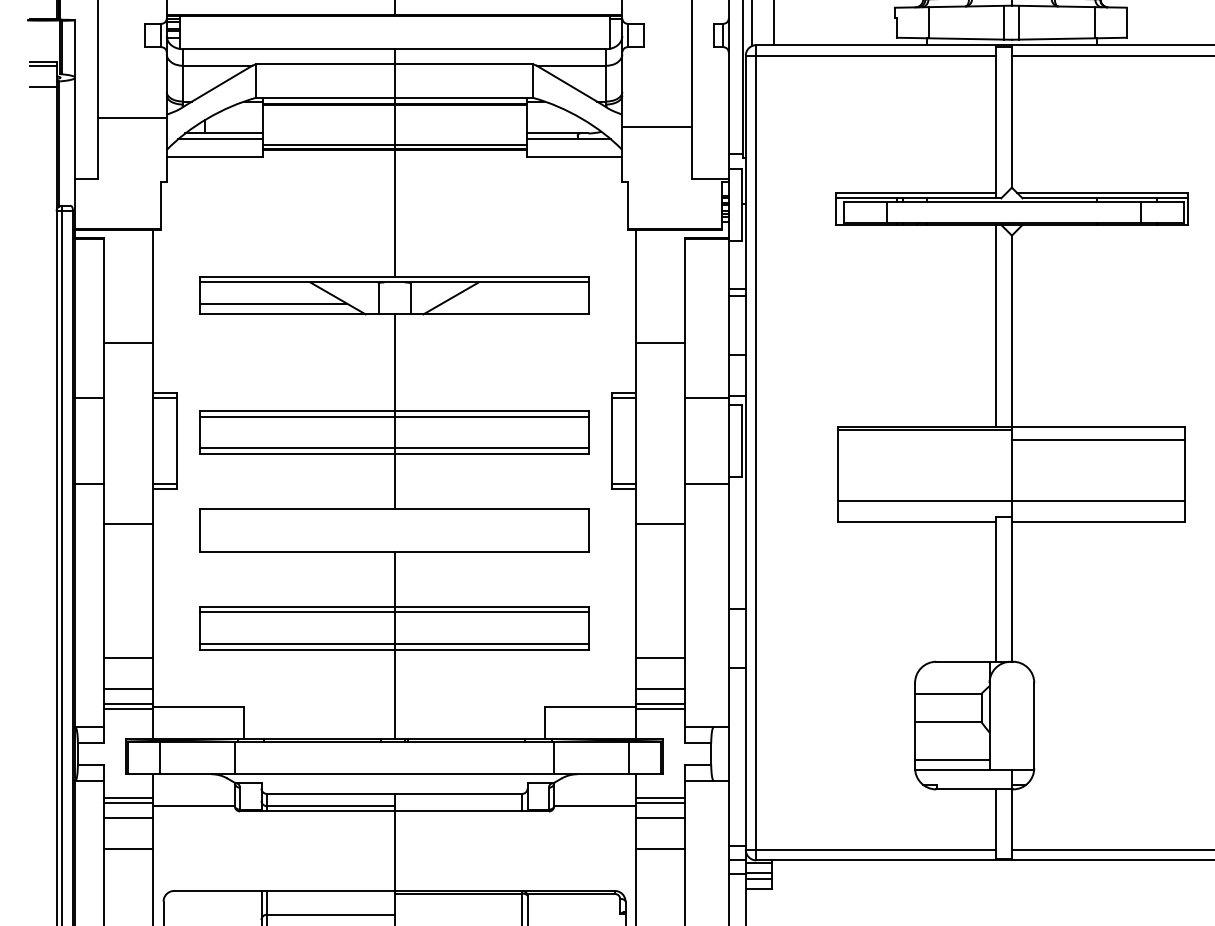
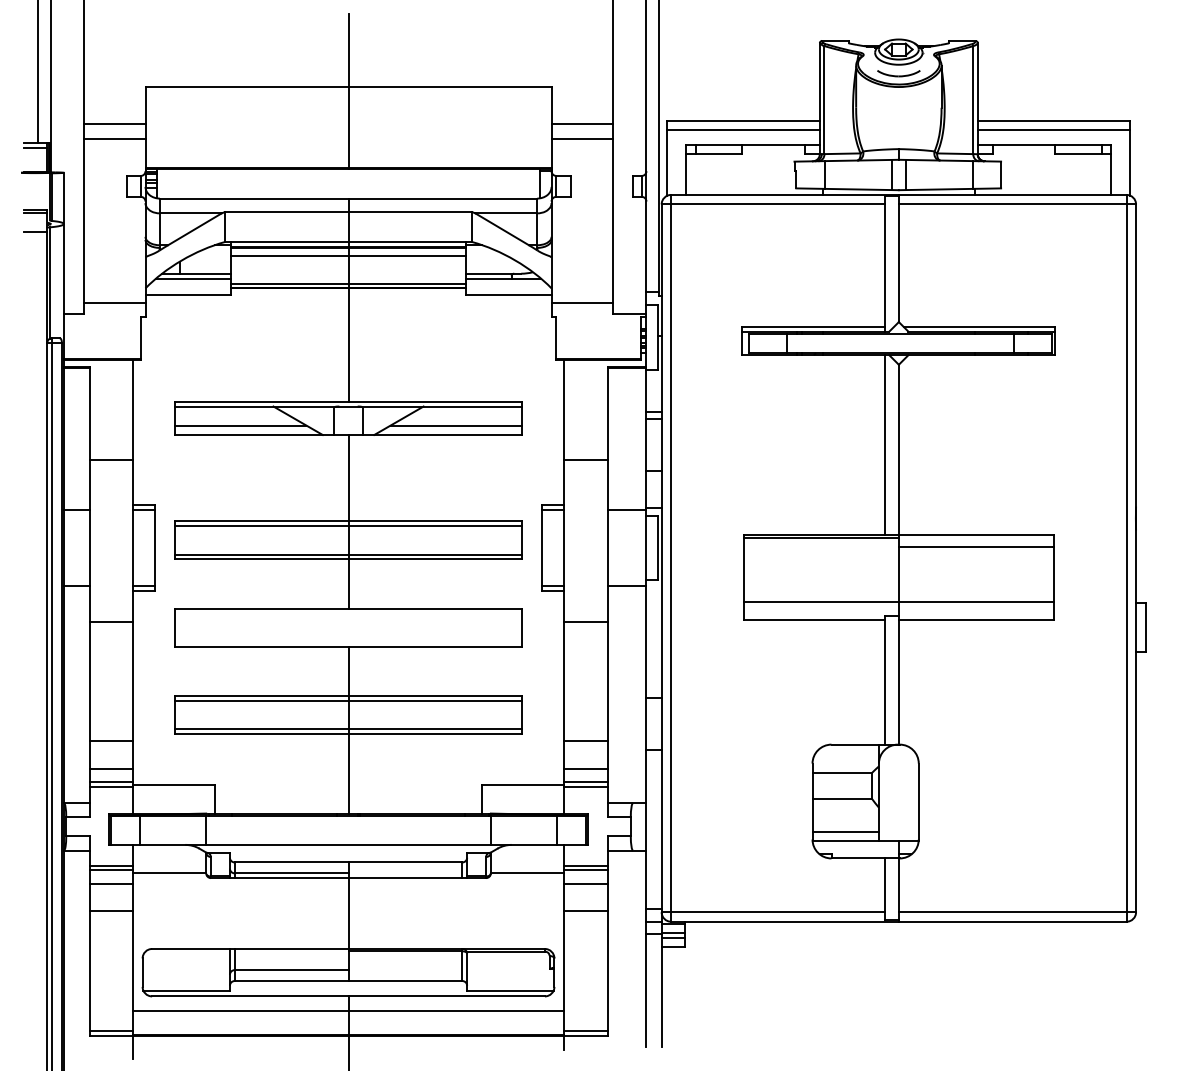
line: (394, 114) -> (348, 256), added
line: (132, 118) -> (114, 303), moved
line: (657, 127) -> (582, 303), moved
line: (515, 303) -> (456, 425), added

